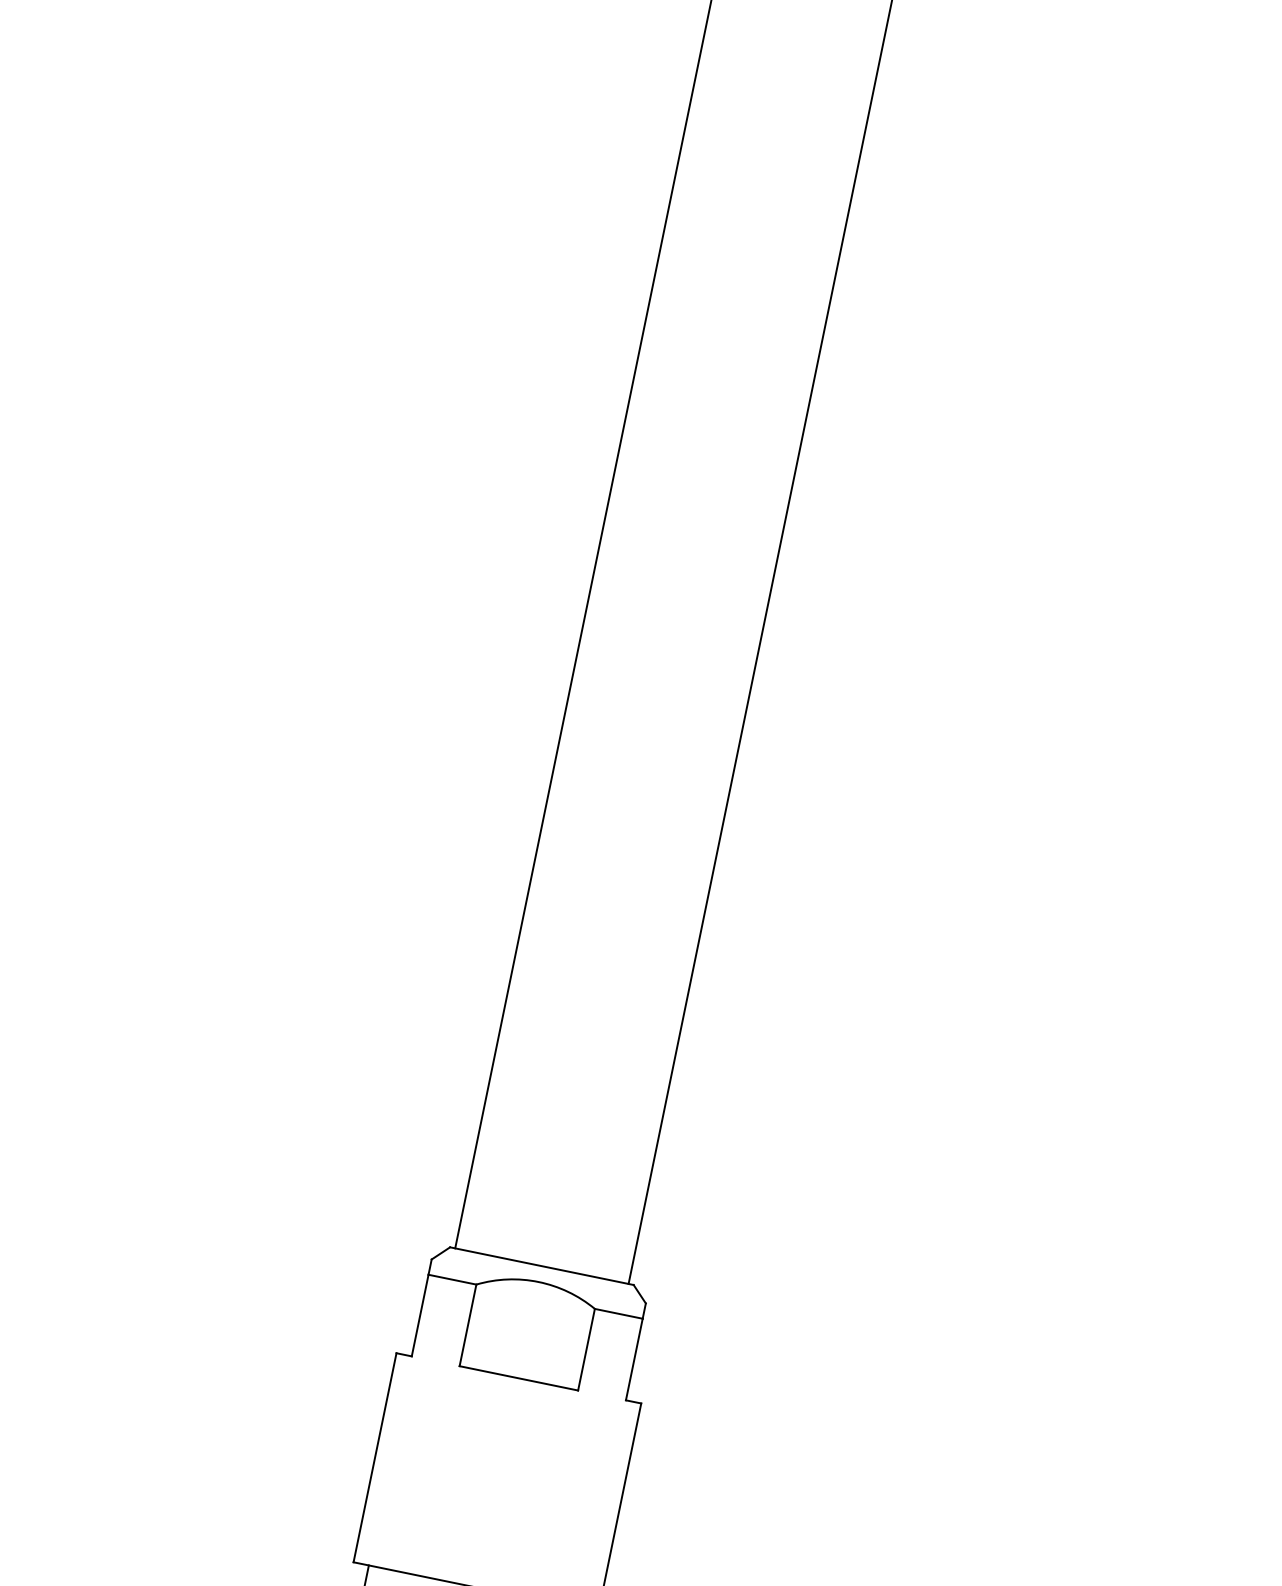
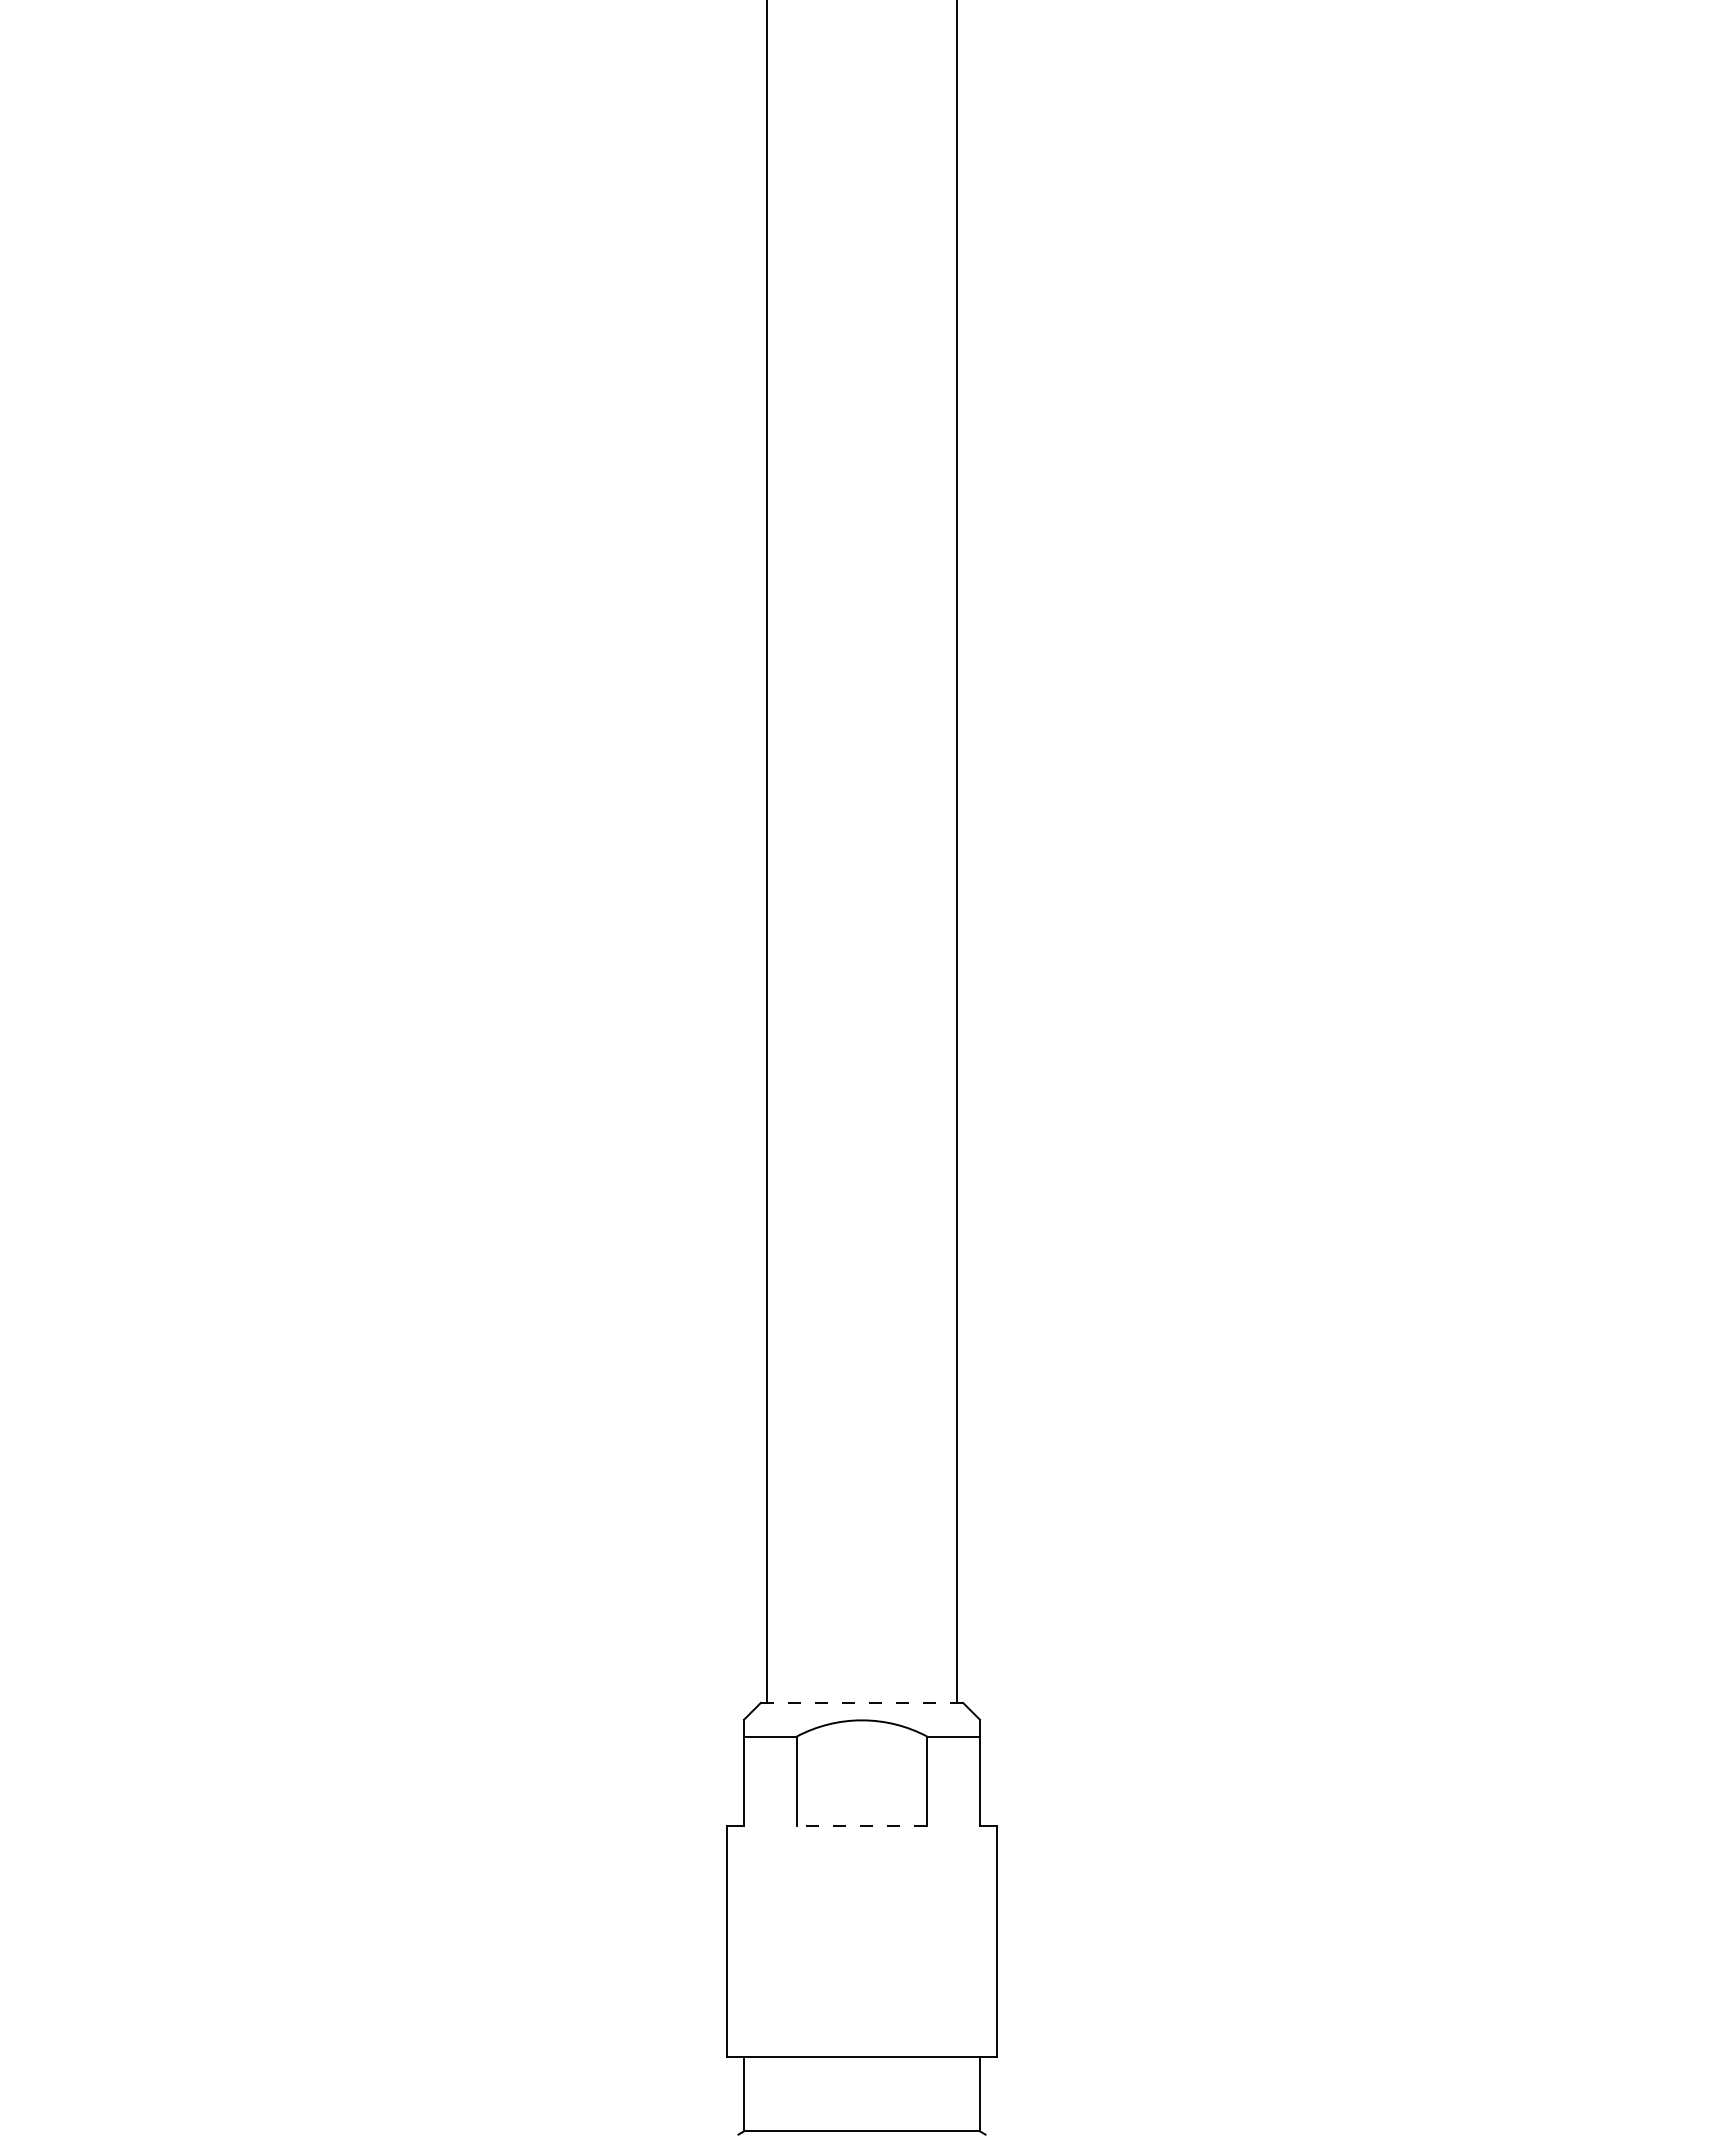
line: (542, 1265) -> (862, 1702), solid -> dashed
line: (518, 1378) -> (861, 1826), solid -> dashed

